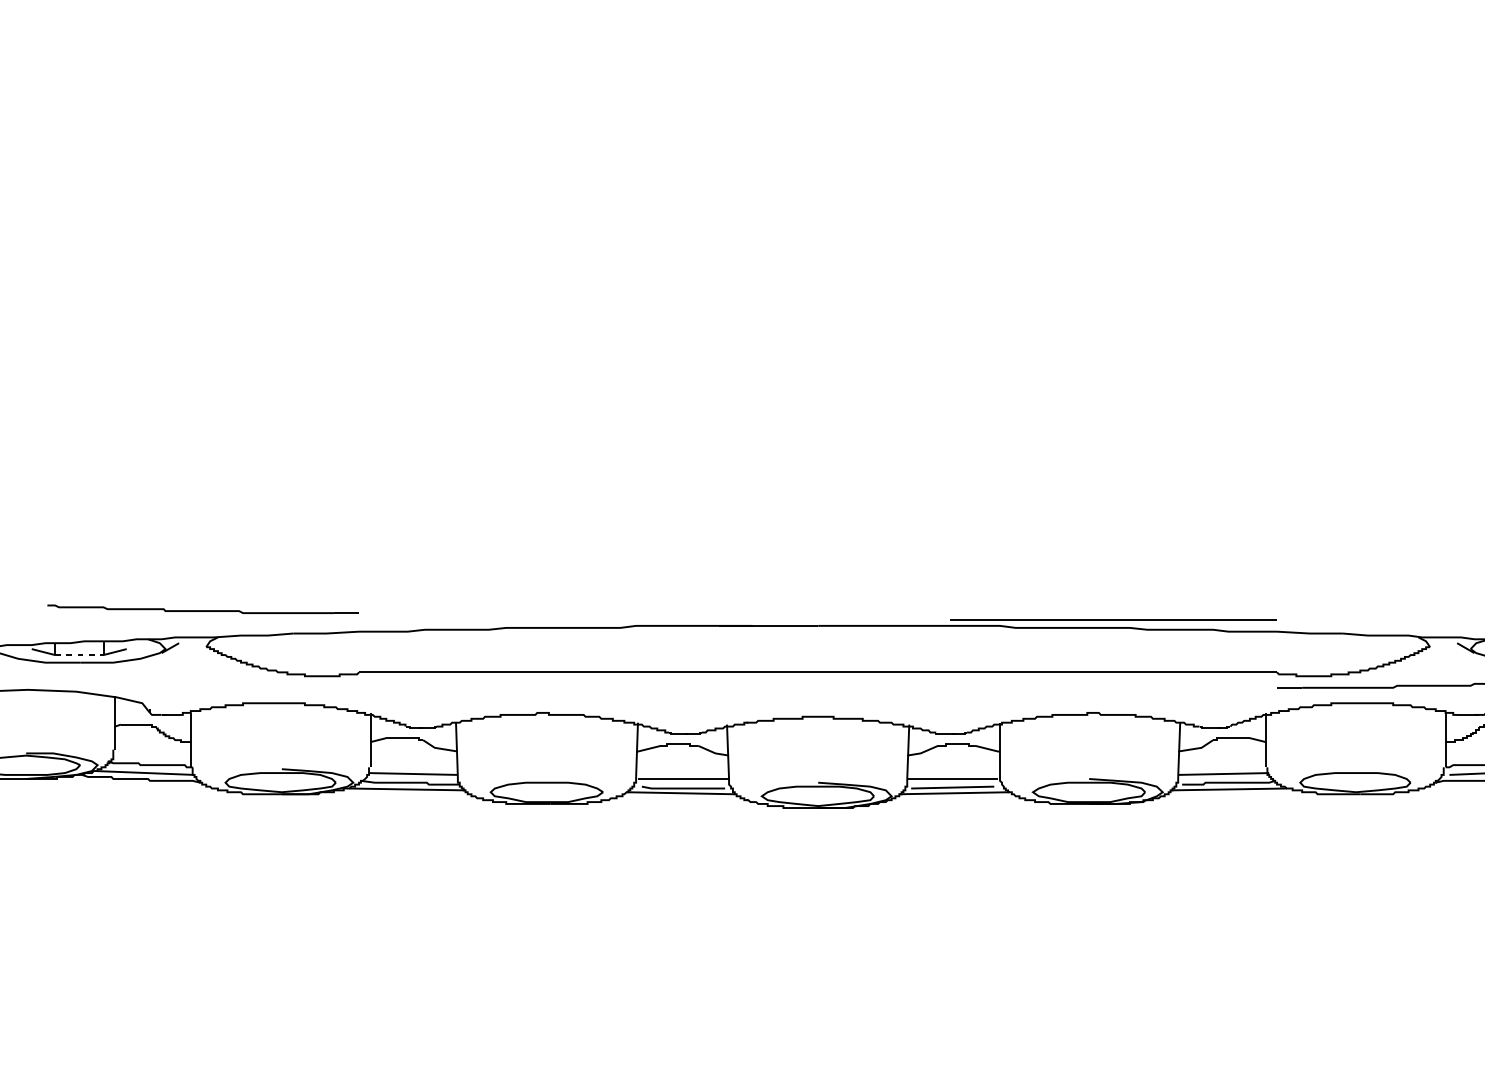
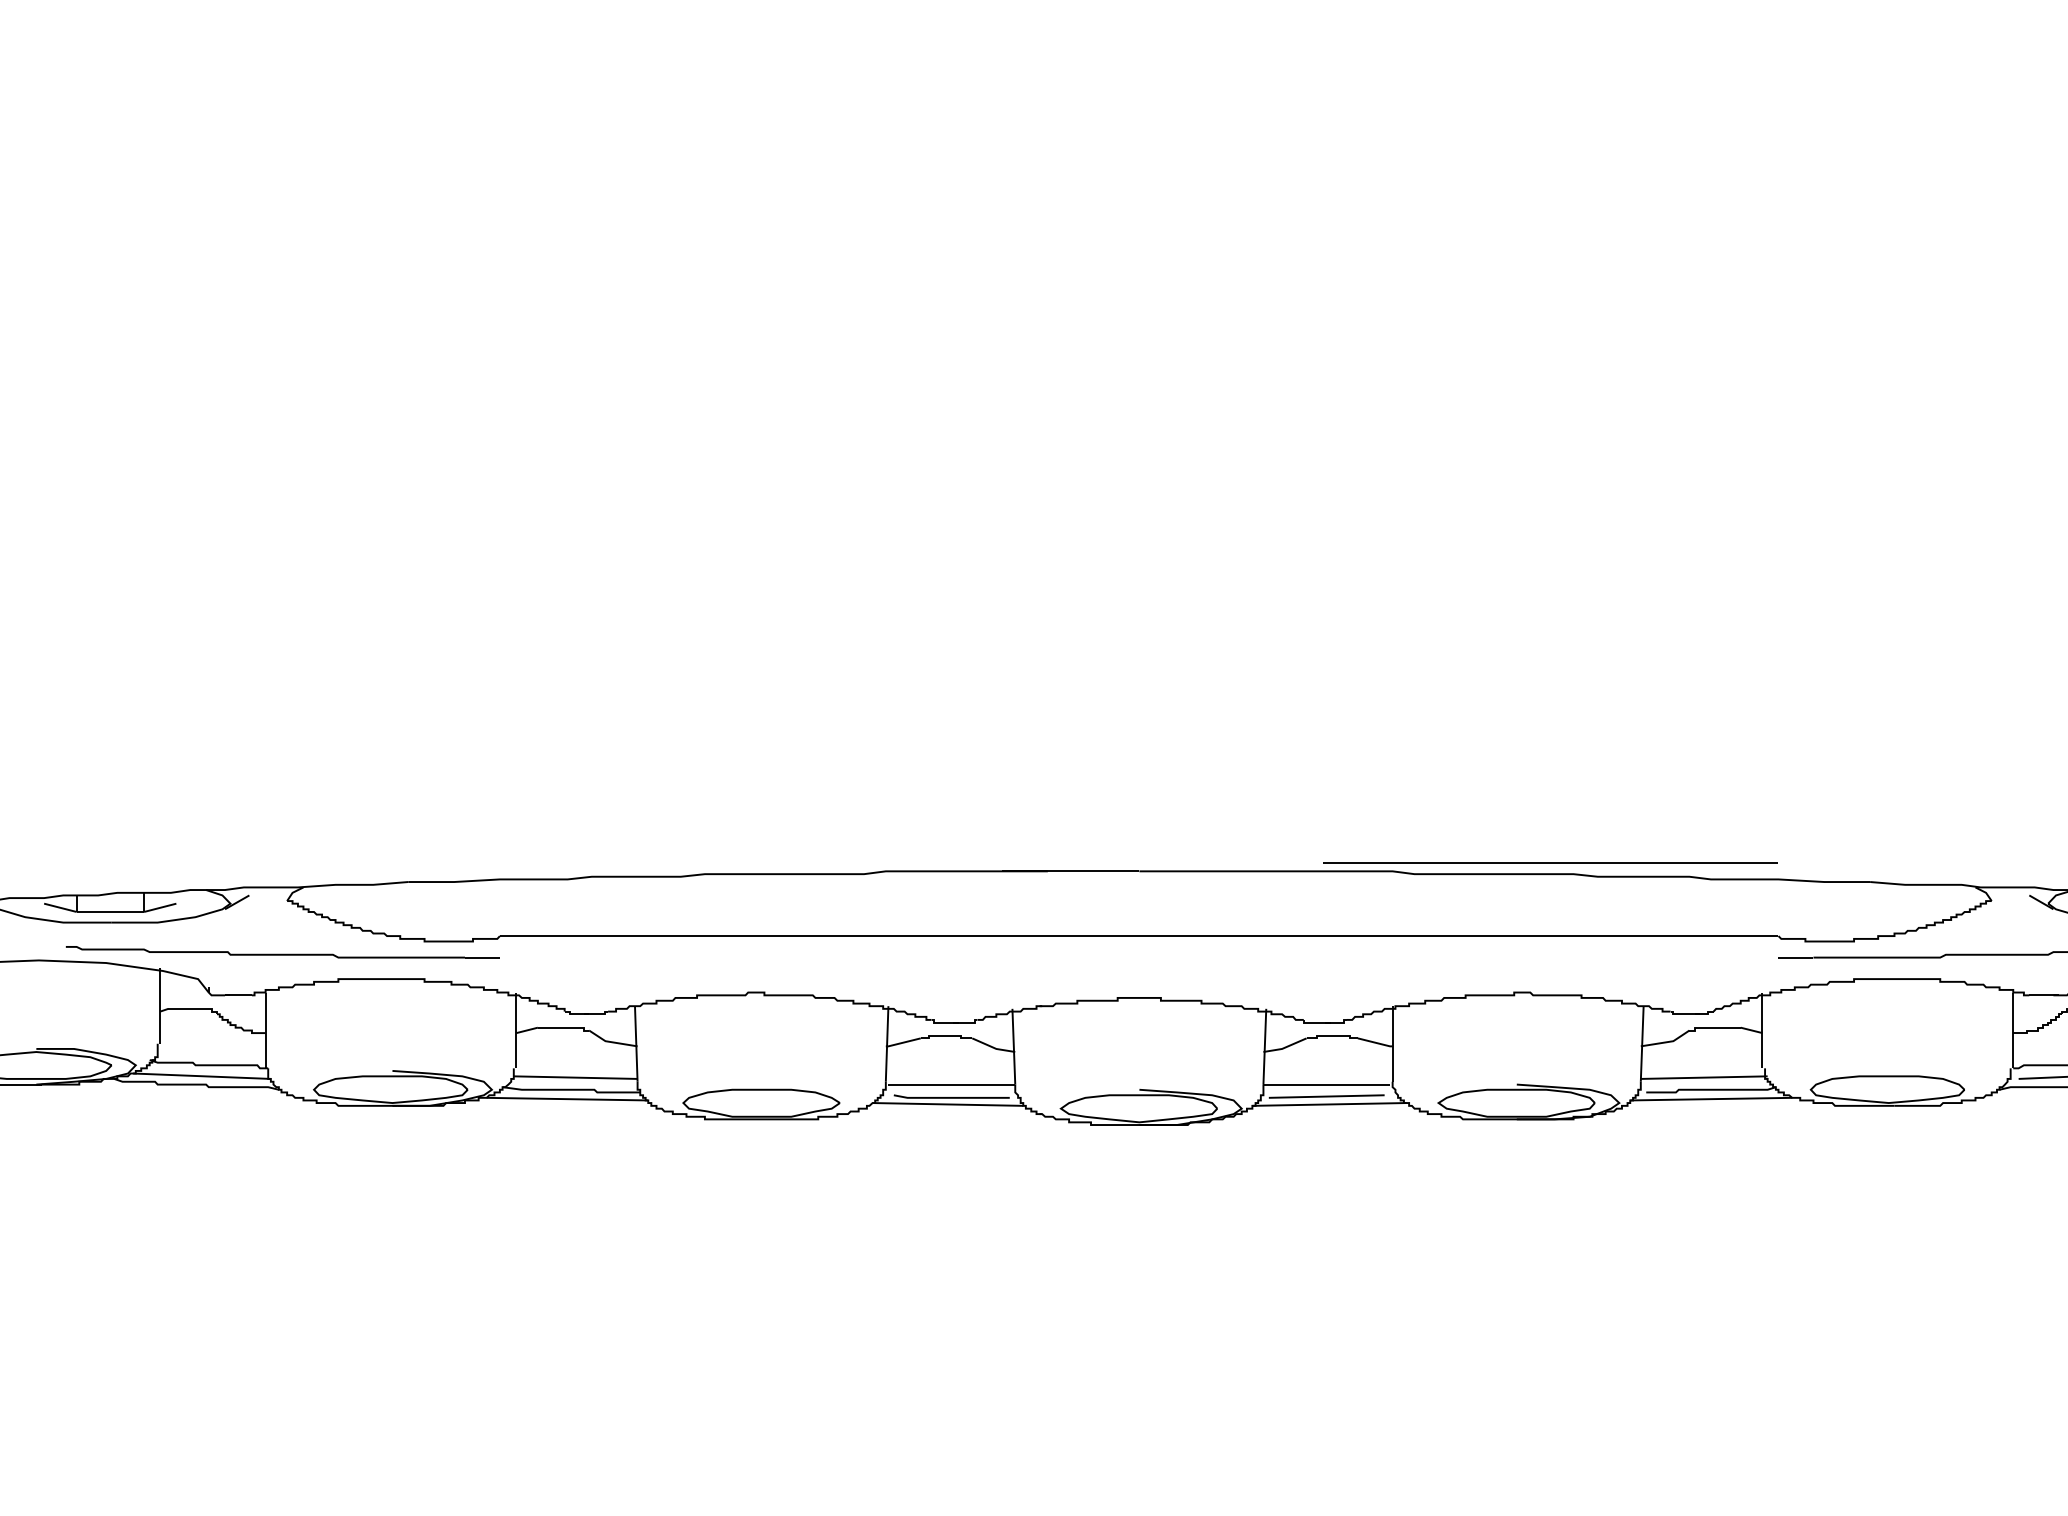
part: (202, 609) -> (282, 952), moved
line: (79, 654) -> (110, 911), dashed -> solid

